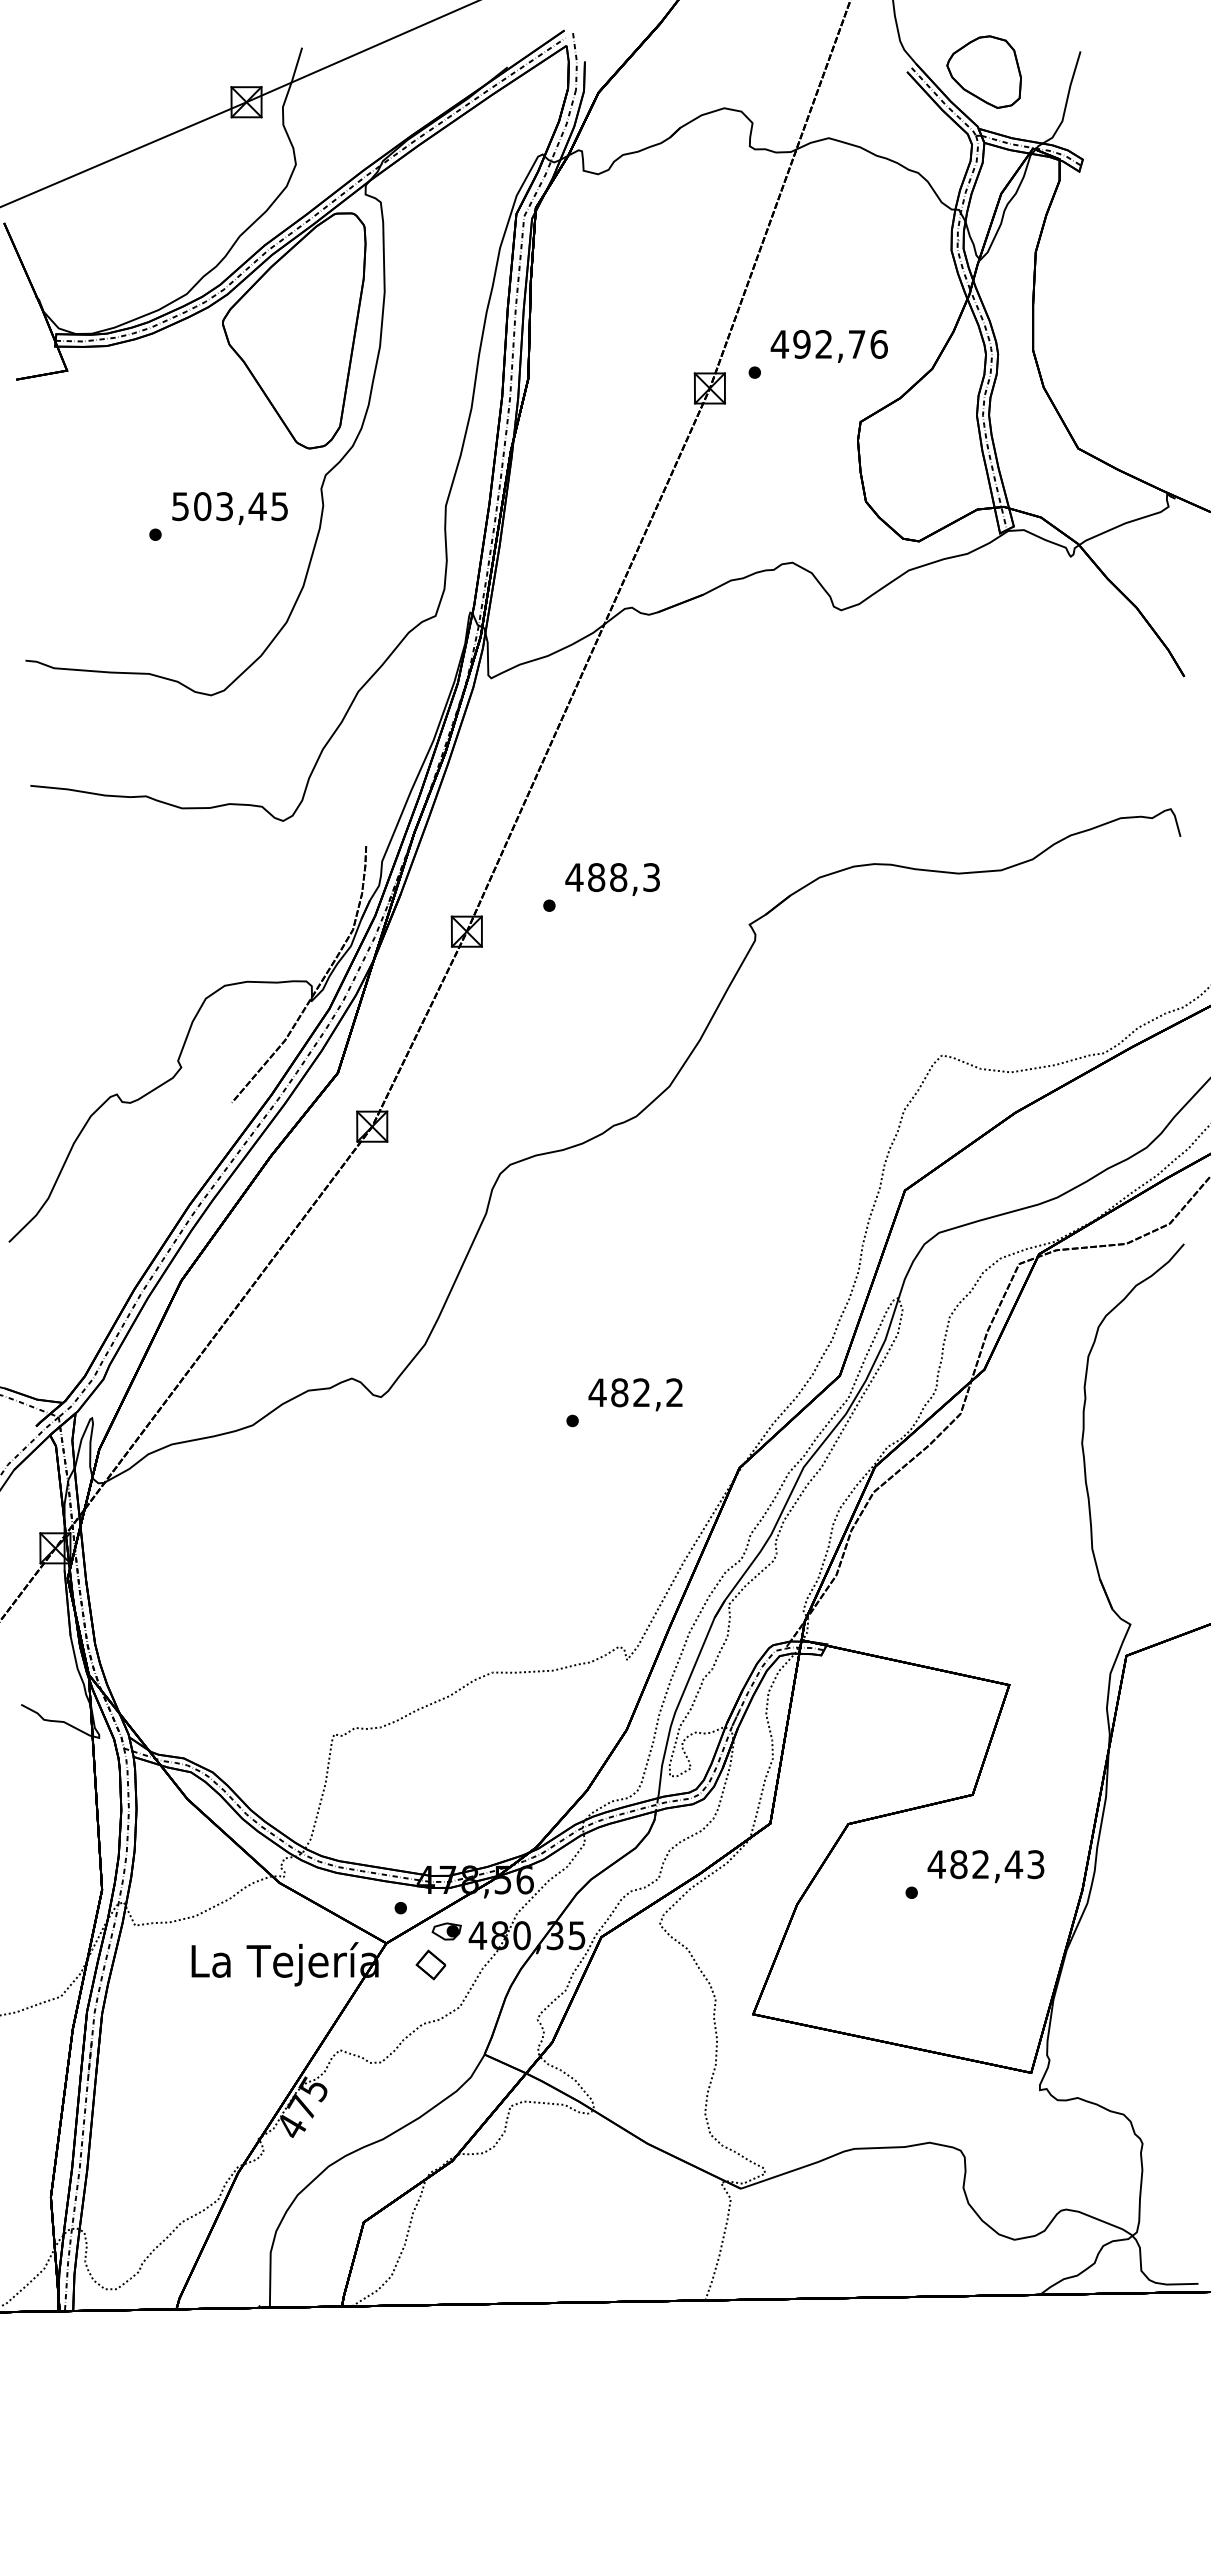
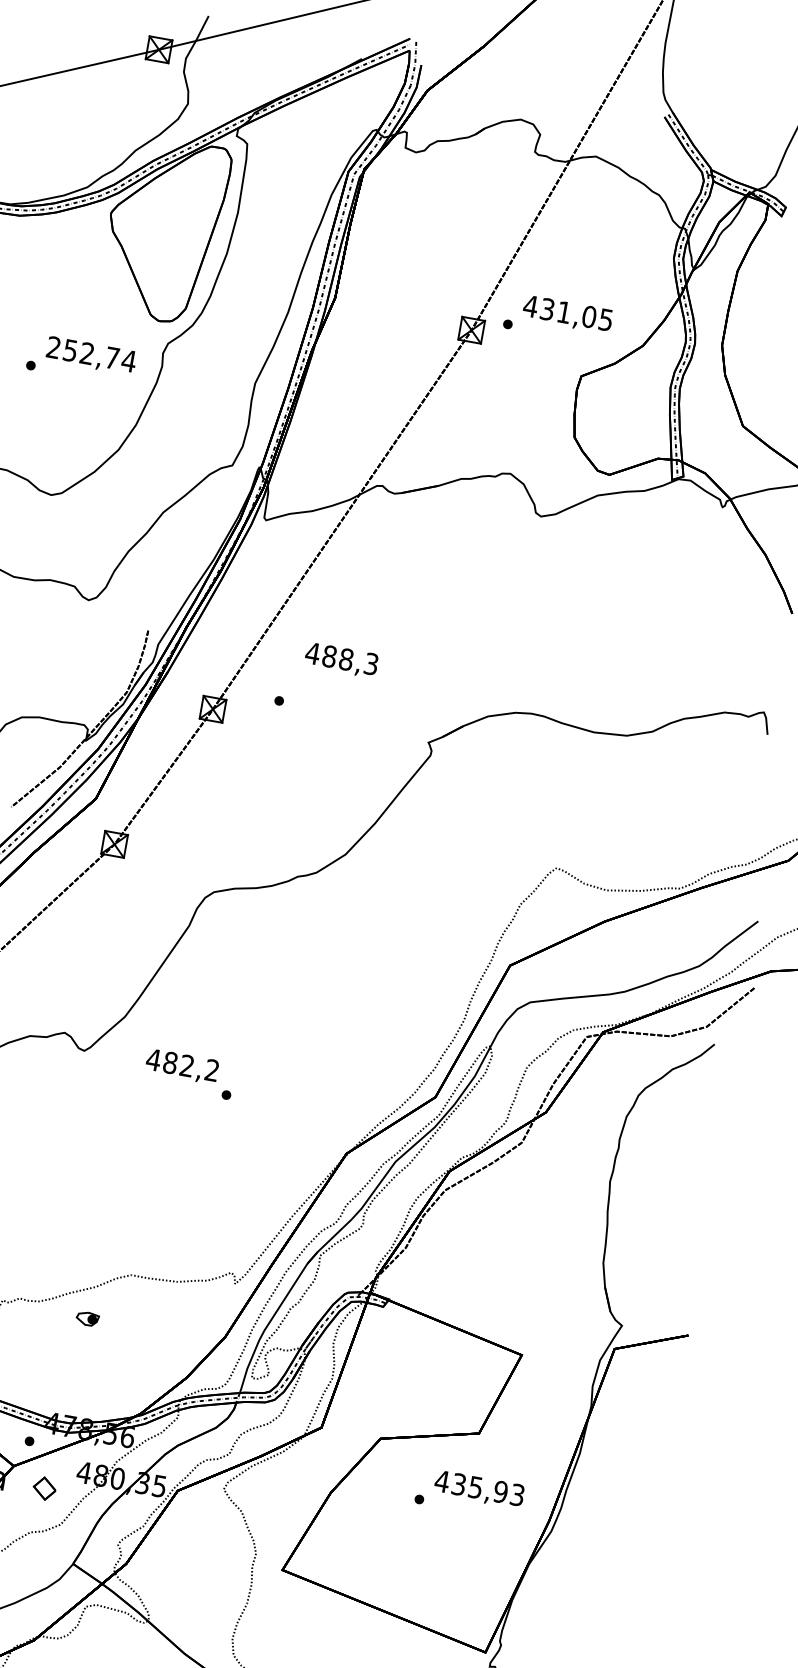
part: (983, 71) -> (722, 127), removed
text: (840, 344) -> (576, 314), 492,76 -> 431,05
text: (230, 506) -> (91, 354), 503,45 -> 252,74
text: (612, 879) -> (341, 660), moved
text: (635, 1394) -> (182, 1066), moved
text: (986, 1864) -> (479, 1488), 482,43 -> 435,93
part: (446, 1931) -> (87, 1318), moved

